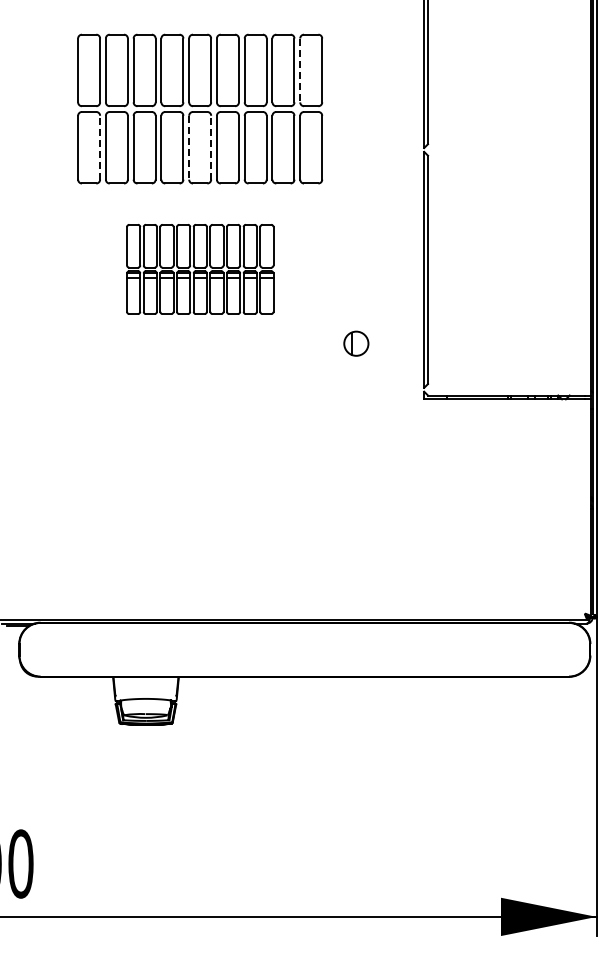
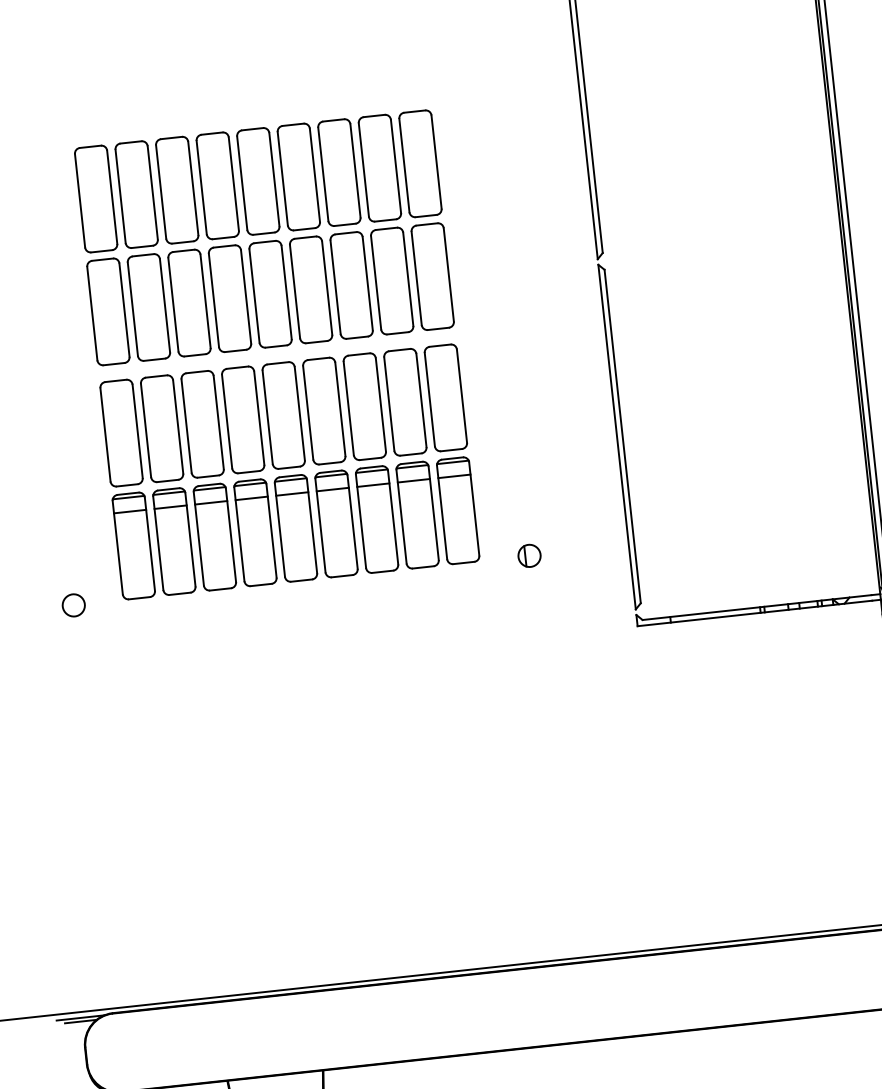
line: (300, 70) -> (404, 165), dashed -> solid
line: (100, 147) -> (124, 309), dashed -> solid
line: (189, 147) -> (254, 295), dashed -> solid
line: (211, 147) -> (287, 292), dashed -> solid
part: (200, 269) -> (290, 472), size x1.67
circle: (43, 343) -> (72, 605), added
part: (355, 343) -> (528, 555), size x0.62

